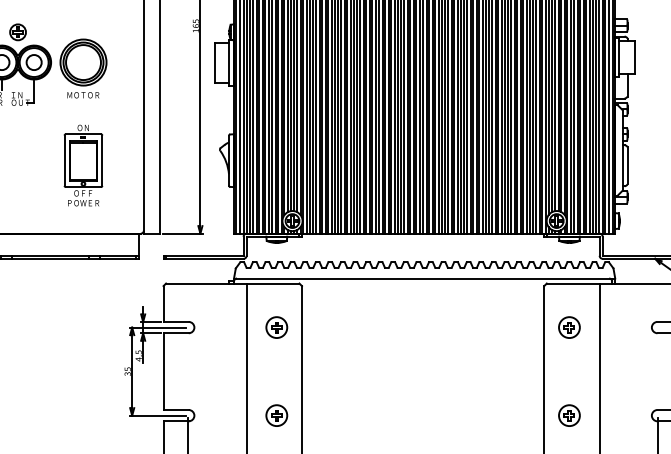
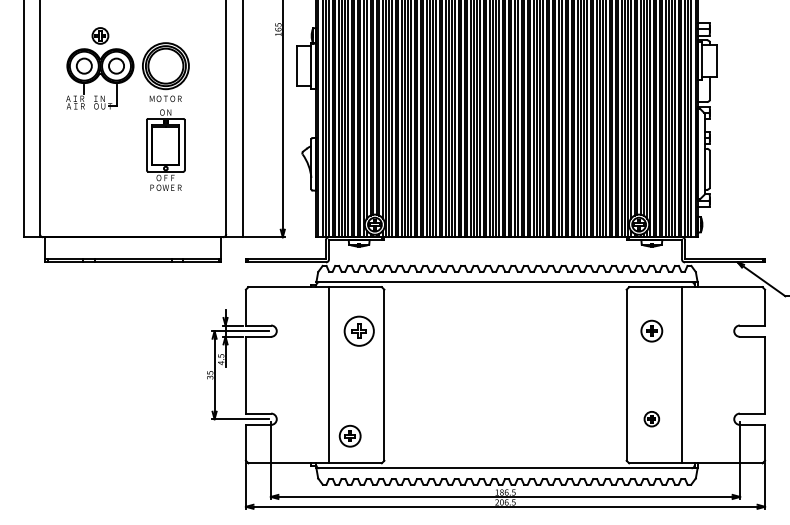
part: (83, 164) -> (165, 149), moved
part: (276, 326) -> (358, 330), size x1.4
part: (276, 414) -> (349, 435), moved
part: (569, 414) -> (651, 418), size x0.7

